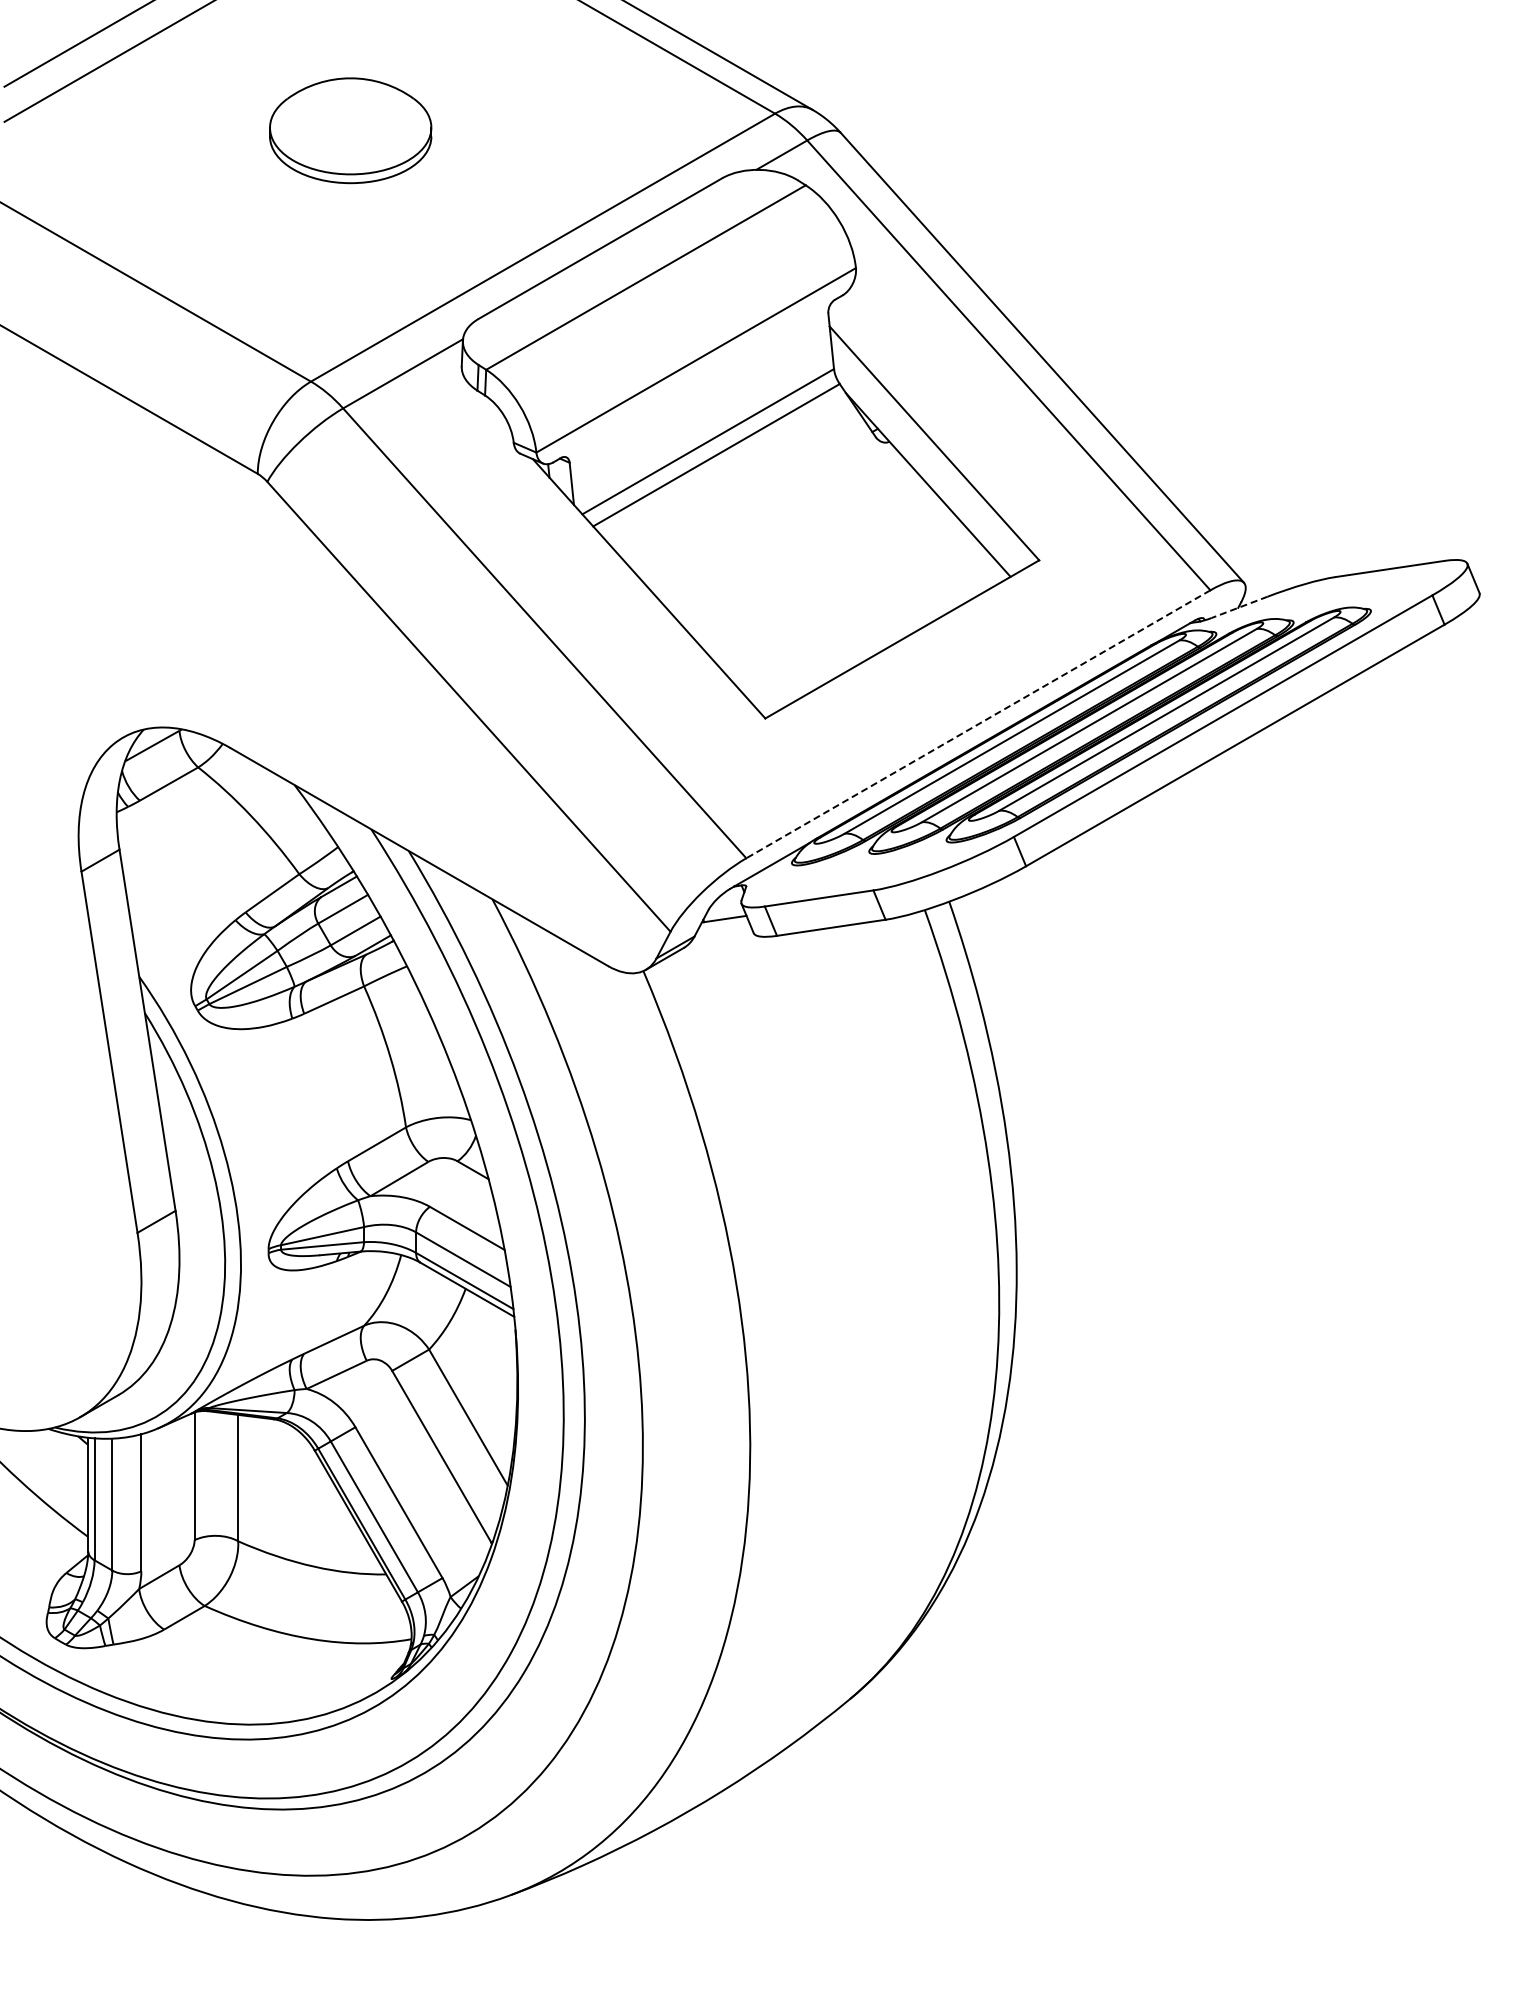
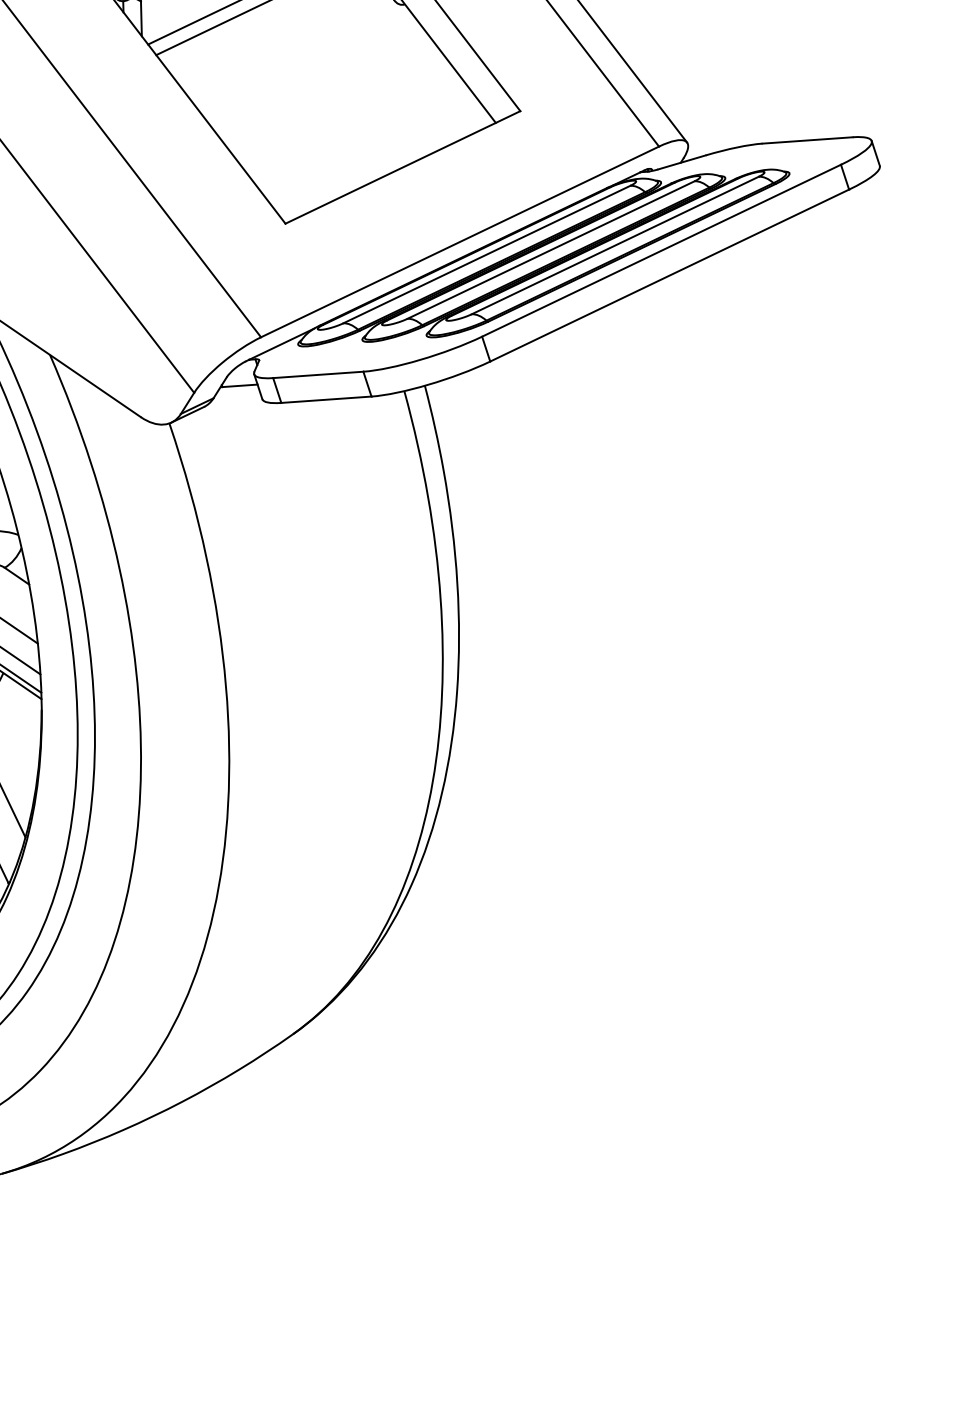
line: (1239, 607) -> (681, 162), dashed -> solid
line: (978, 724) -> (460, 242), dashed -> solid

